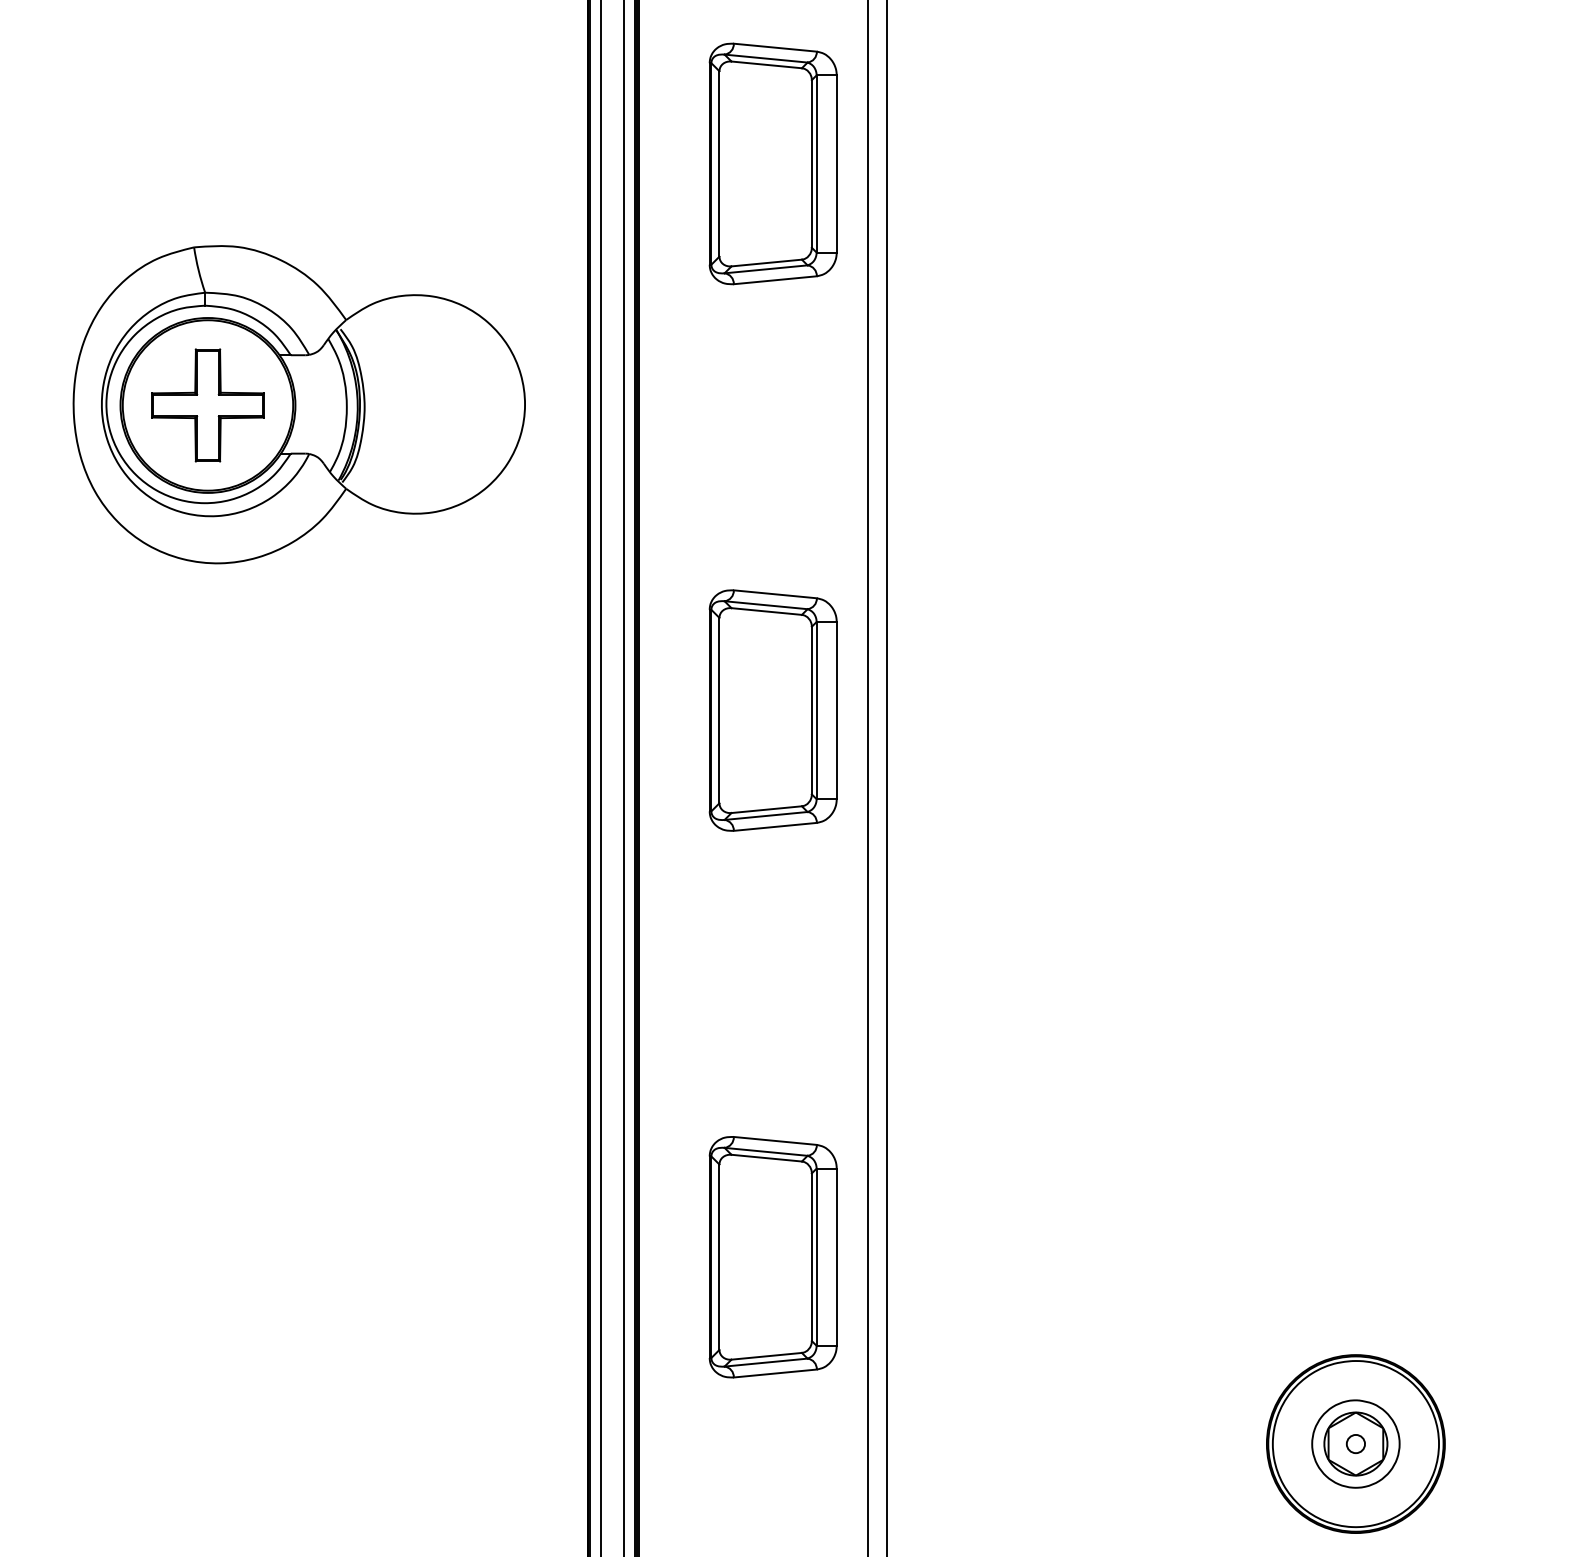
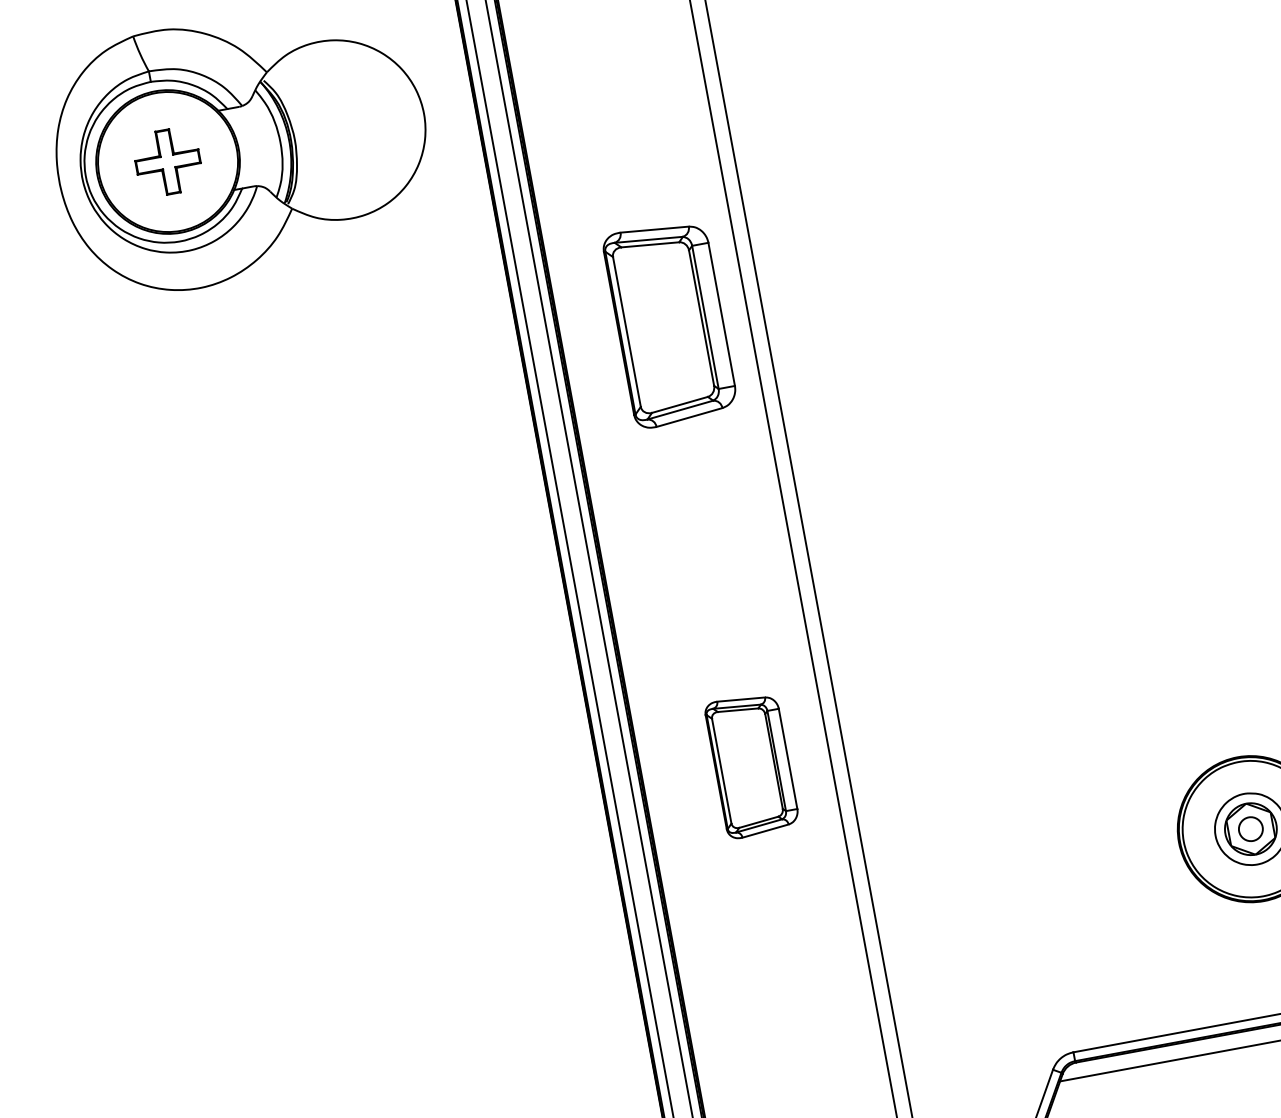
part: (207, 405) -> (167, 162), size x0.7
part: (772, 1257) -> (751, 765), size x0.7
circle: (1355, 1443) -> (1250, 828), size x1.6

